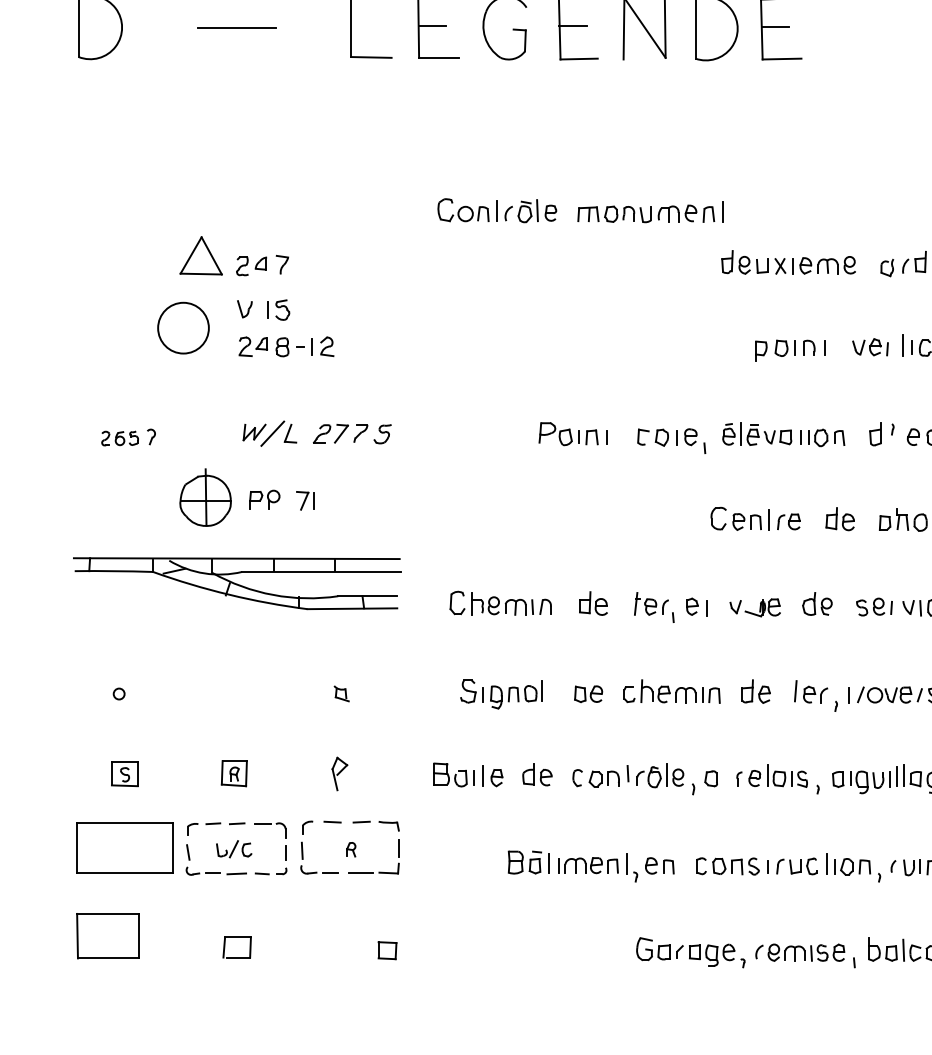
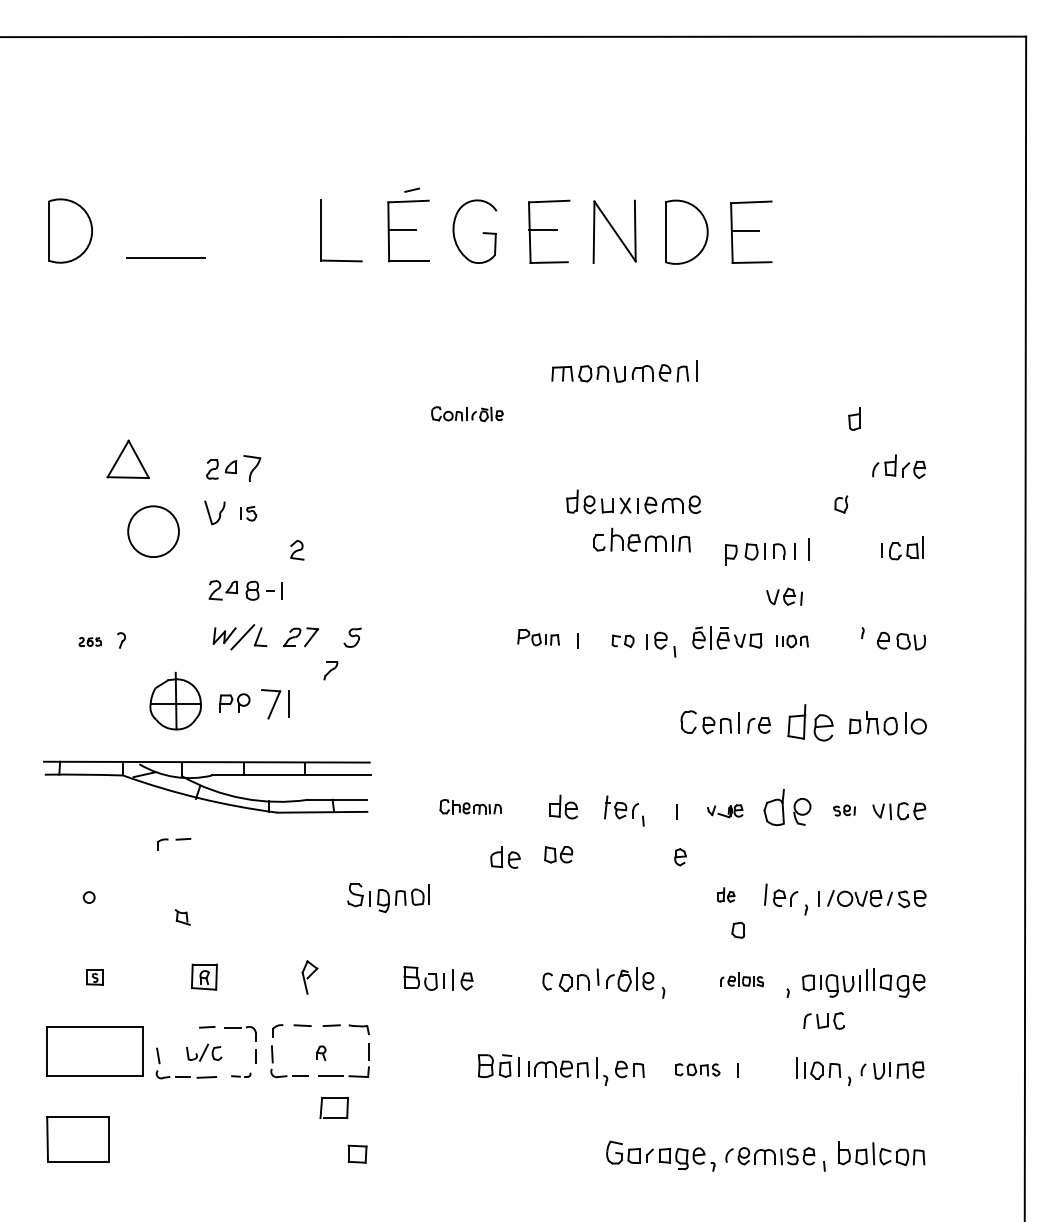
line: (236, 26) -> (165, 257), moved
part: (497, 209) -> (467, 413), size x0.6
part: (650, 211) -> (624, 371), moved
part: (200, 255) -> (127, 459), moved
part: (788, 261) -> (633, 501), moved
part: (282, 263) -> (252, 467), size x1.4
part: (887, 267) -> (841, 504), moved
part: (244, 308) -> (214, 512), size x1.4
part: (278, 309) -> (248, 513), size x0.7
line: (902, 345) -> (808, 549), moved
part: (275, 346) -> (245, 590), moved
part: (870, 346) -> (784, 596), moved
part: (360, 432) -> (330, 670), moved
part: (568, 433) -> (538, 637), size x0.7
part: (875, 433) -> (854, 418), moved
part: (120, 437) -> (90, 641), size x0.6
part: (652, 437) -> (622, 641), size x0.7
part: (822, 437) -> (792, 641), size x0.7
part: (305, 500) -> (275, 704), size x1.6
part: (839, 518) -> (809, 722), size x1.6
part: (500, 602) -> (470, 806), size x0.6
part: (817, 603) -> (787, 807), size x1.6
part: (692, 606) -> (680, 857), moved
part: (754, 606) -> (724, 810), size x0.7
part: (874, 606) -> (844, 810), size x0.6
part: (671, 690) -> (641, 539), moved
part: (755, 690) -> (725, 894), size x0.6
part: (341, 693) -> (182, 917), moved
part: (588, 693) -> (558, 854), moved
part: (501, 694) -> (388, 898), moved
part: (124, 773) -> (94, 977), size x0.6
part: (537, 774) -> (505, 857), moved
part: (771, 775) -> (741, 979), size x0.6
part: (711, 777) -> (738, 929), moved
part: (204, 828) -> (174, 844), moved
part: (727, 865) -> (697, 1069), size x0.7
part: (796, 865) -> (823, 1020), moved
part: (271, 870) -> (241, 1074), size x0.6
part: (236, 937) -> (333, 1098), moved

